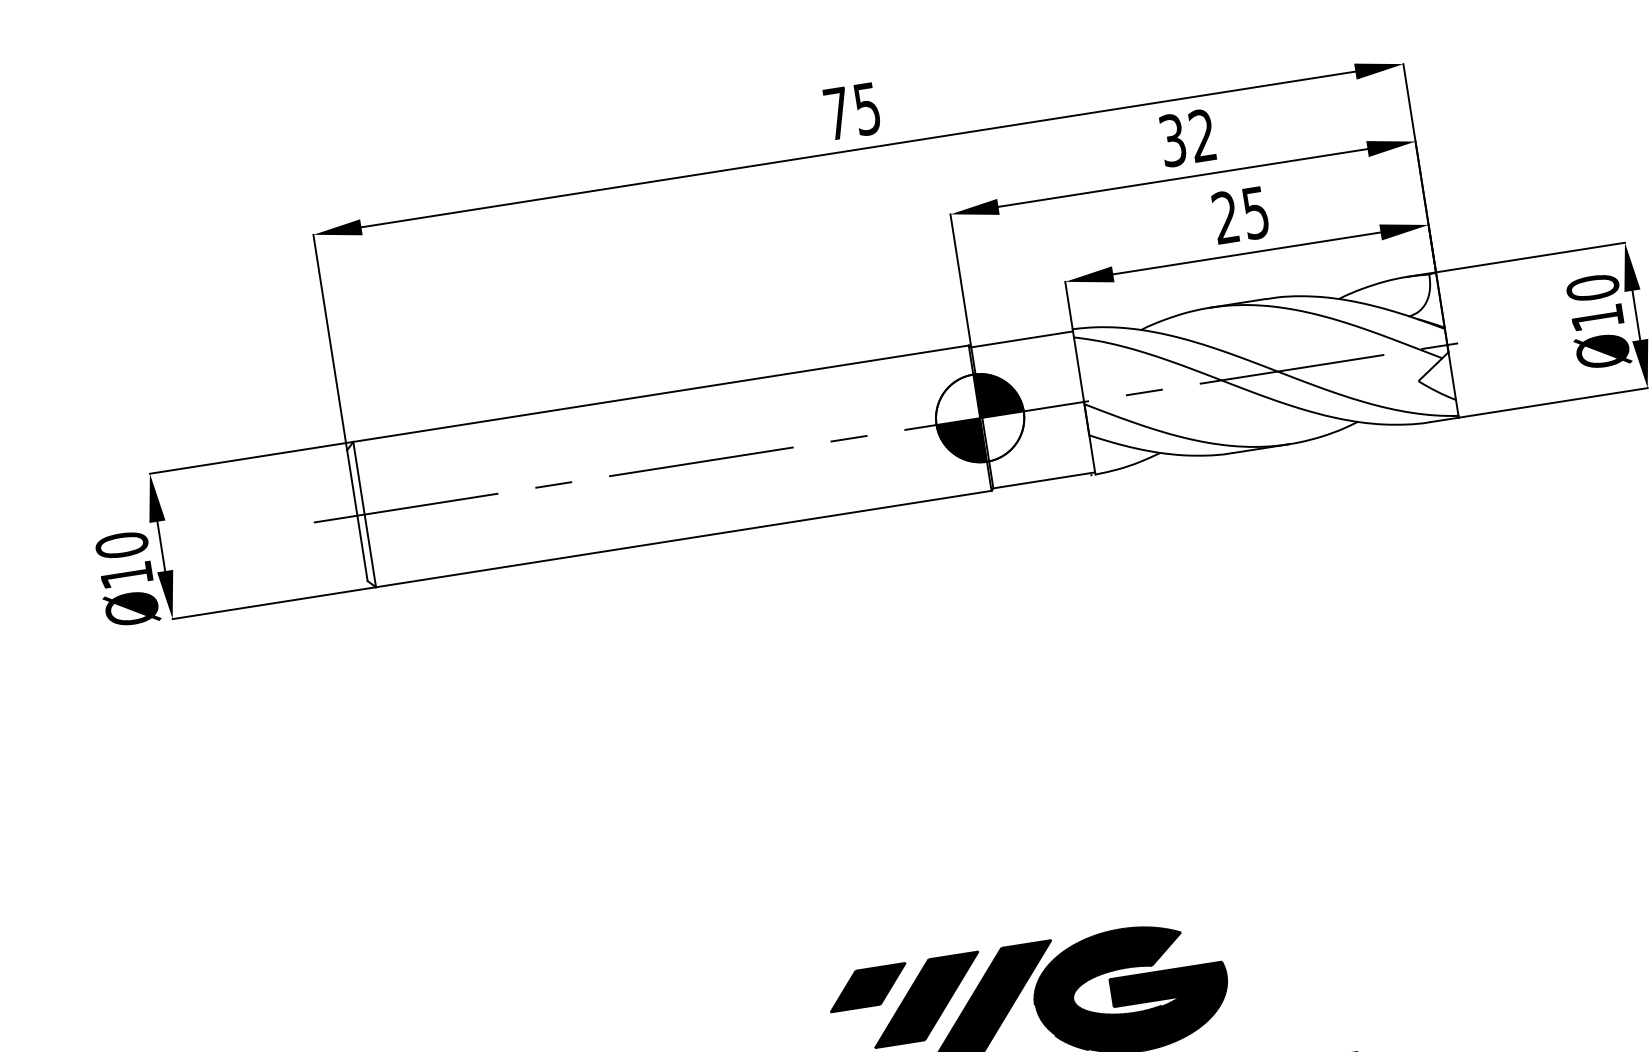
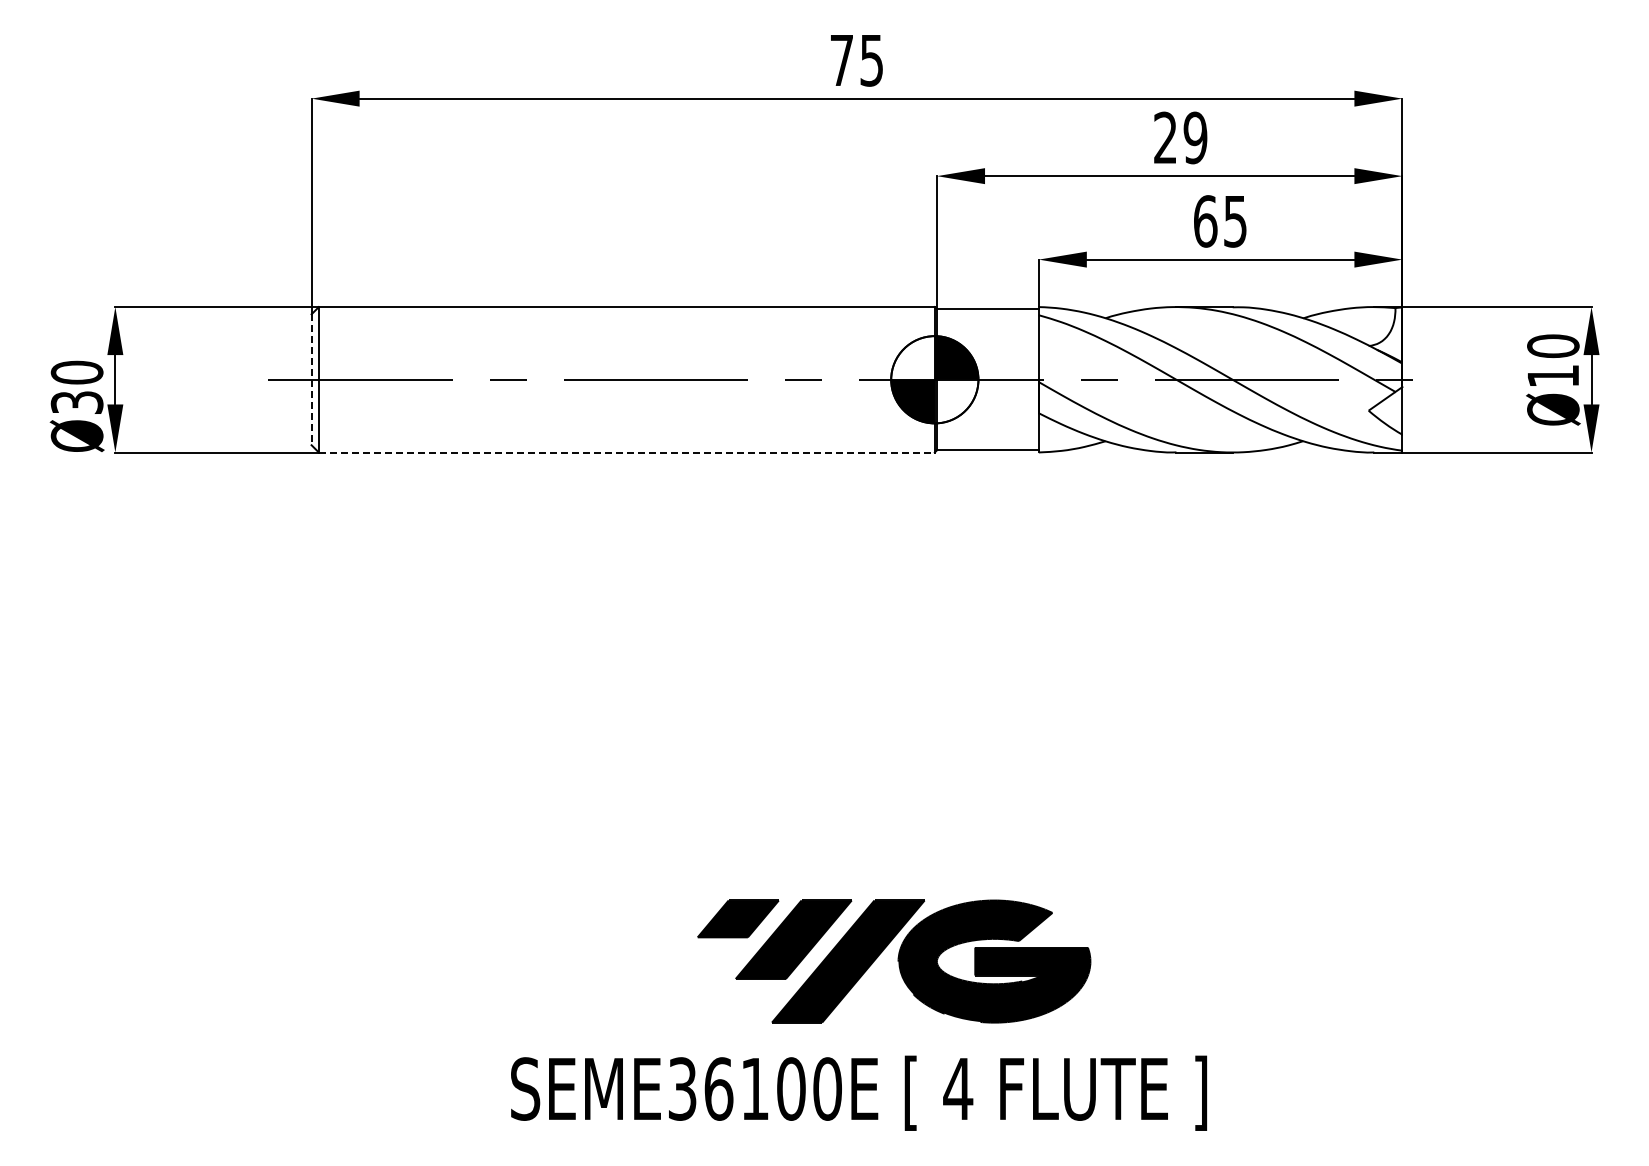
text: (1187, 137) -> (1180, 137), 32 -> 29
text: (1225, 217) -> (1205, 221), 25 -> 65
line: (357, 516) -> (311, 380), solid -> dashed
line: (683, 539) -> (626, 452), solid -> dashed
text: (126, 575) -> (76, 402), Ø10 -> Ø30

